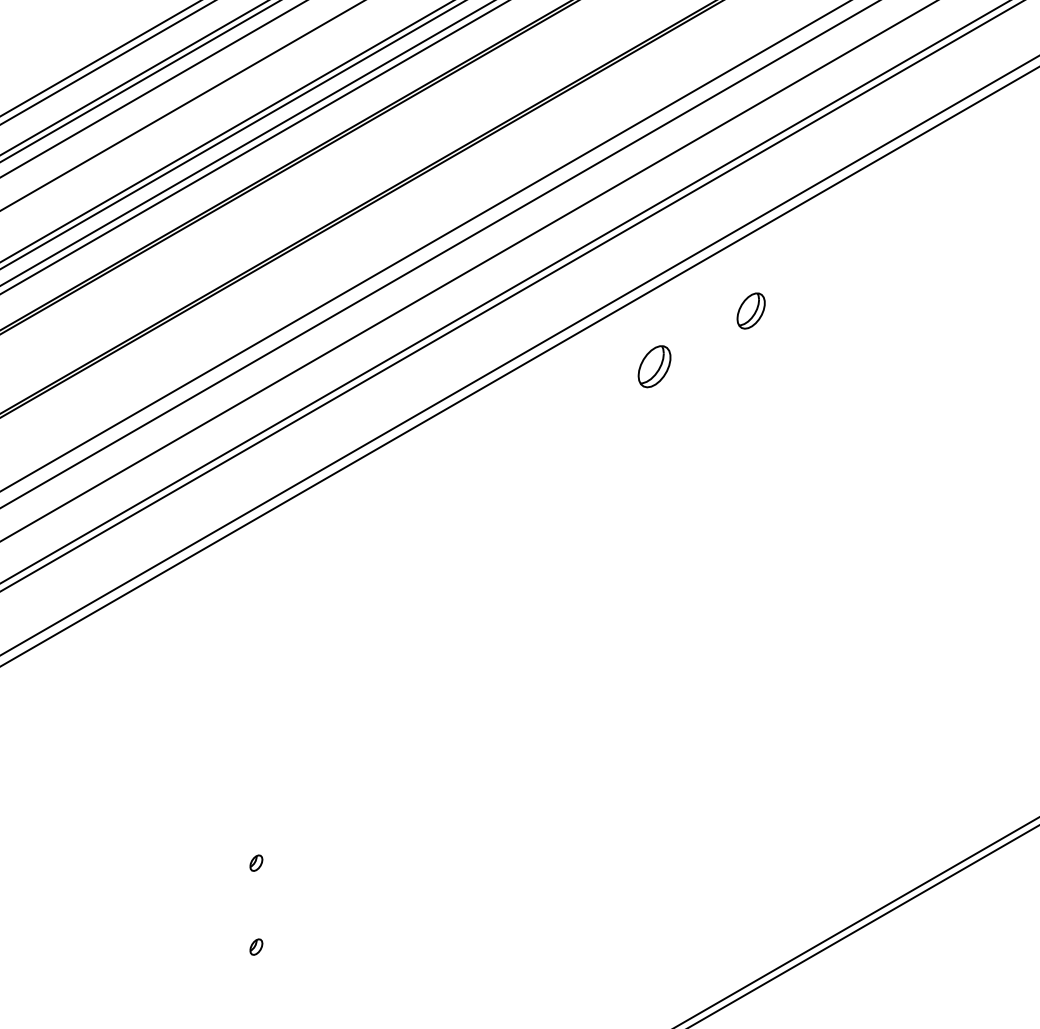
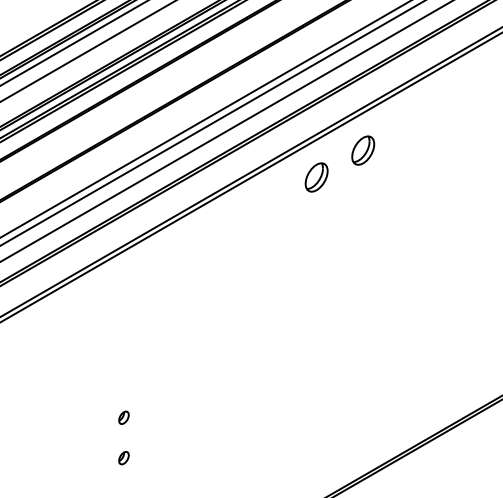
part: (751, 310) -> (363, 150), size x1.67
part: (654, 366) -> (316, 177), size x1.43
part: (255, 862) -> (123, 417), size x1.67
part: (255, 947) -> (123, 458), size x1.67

